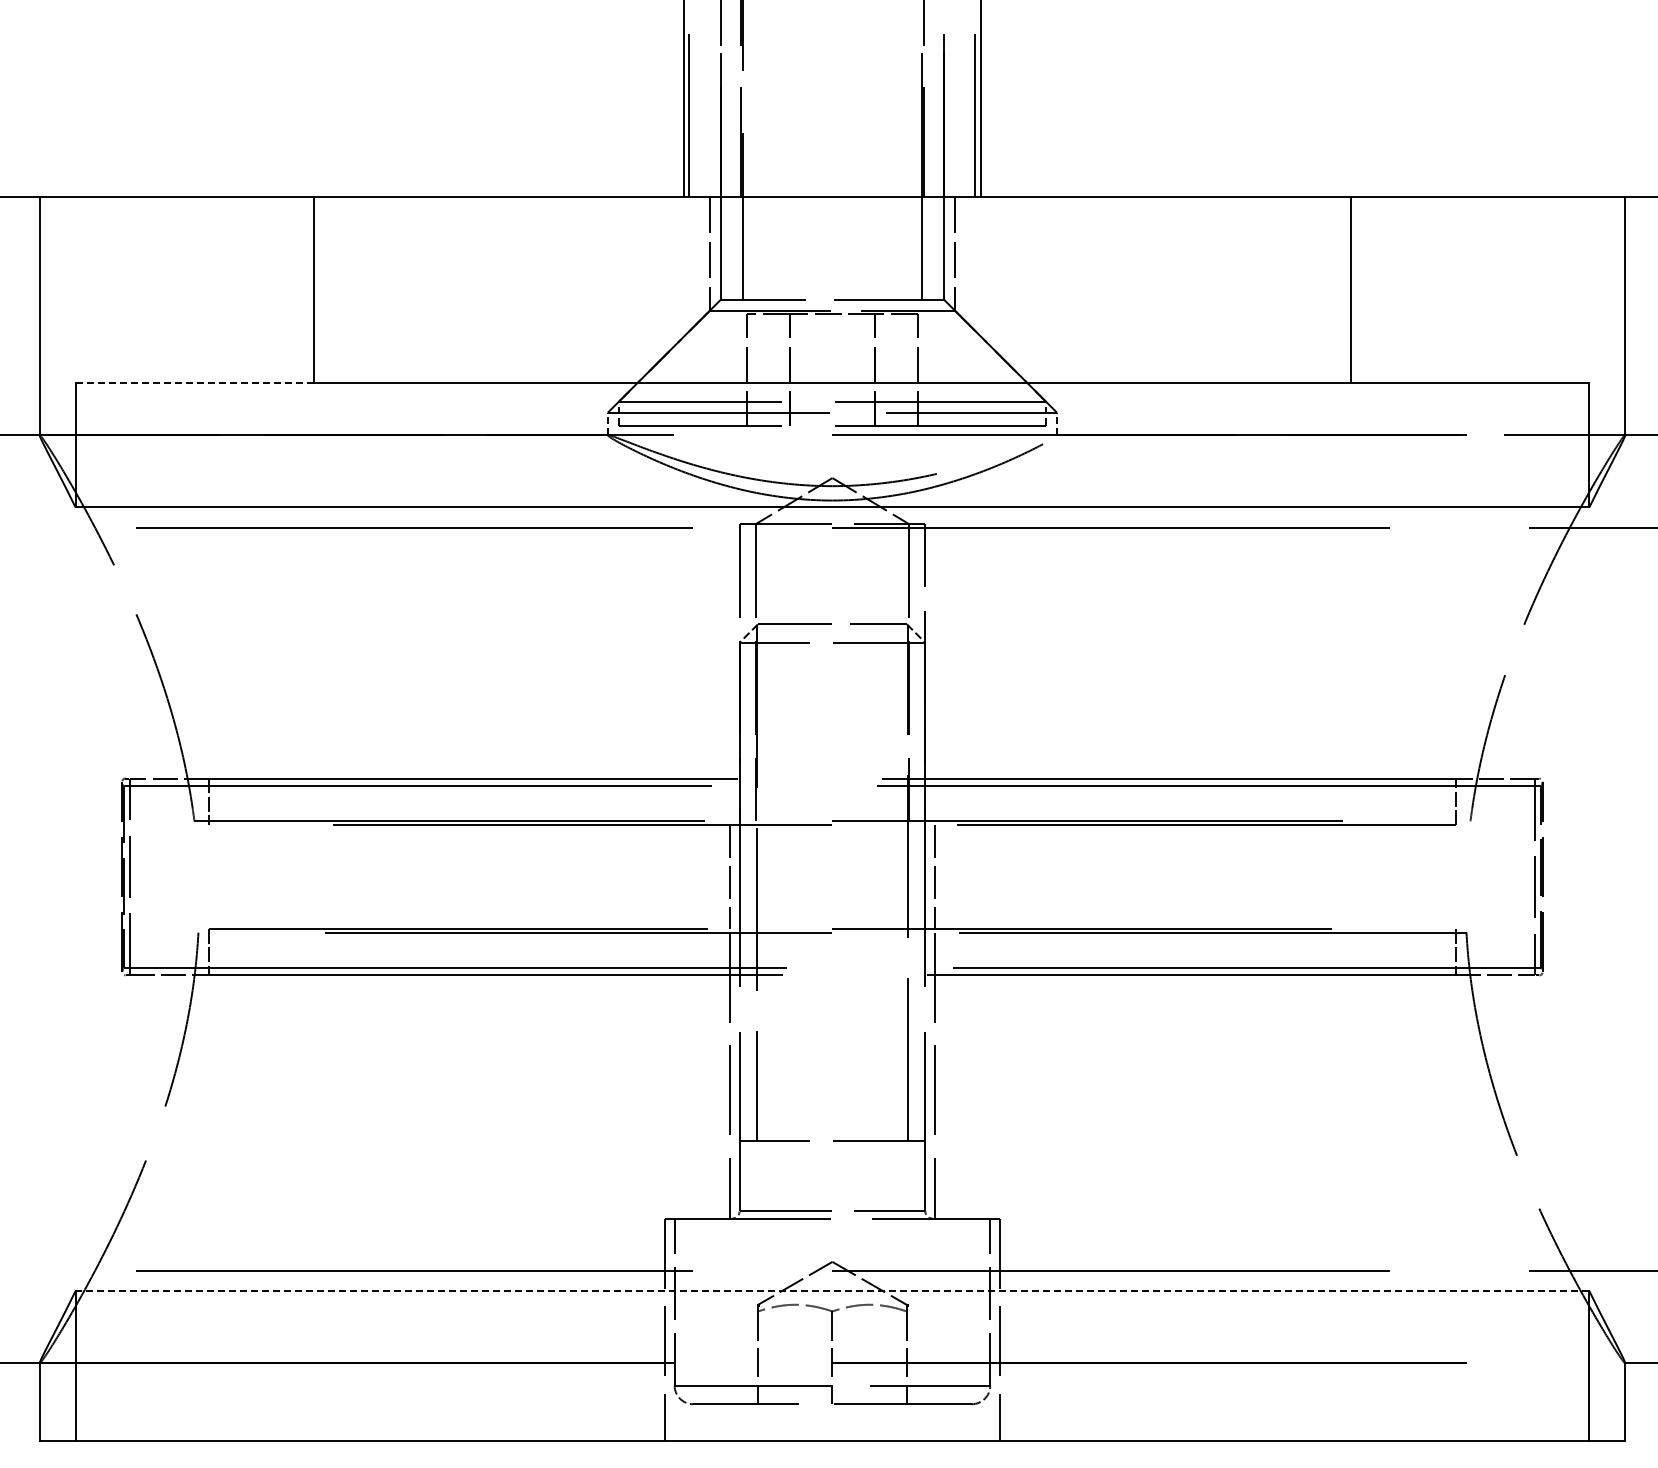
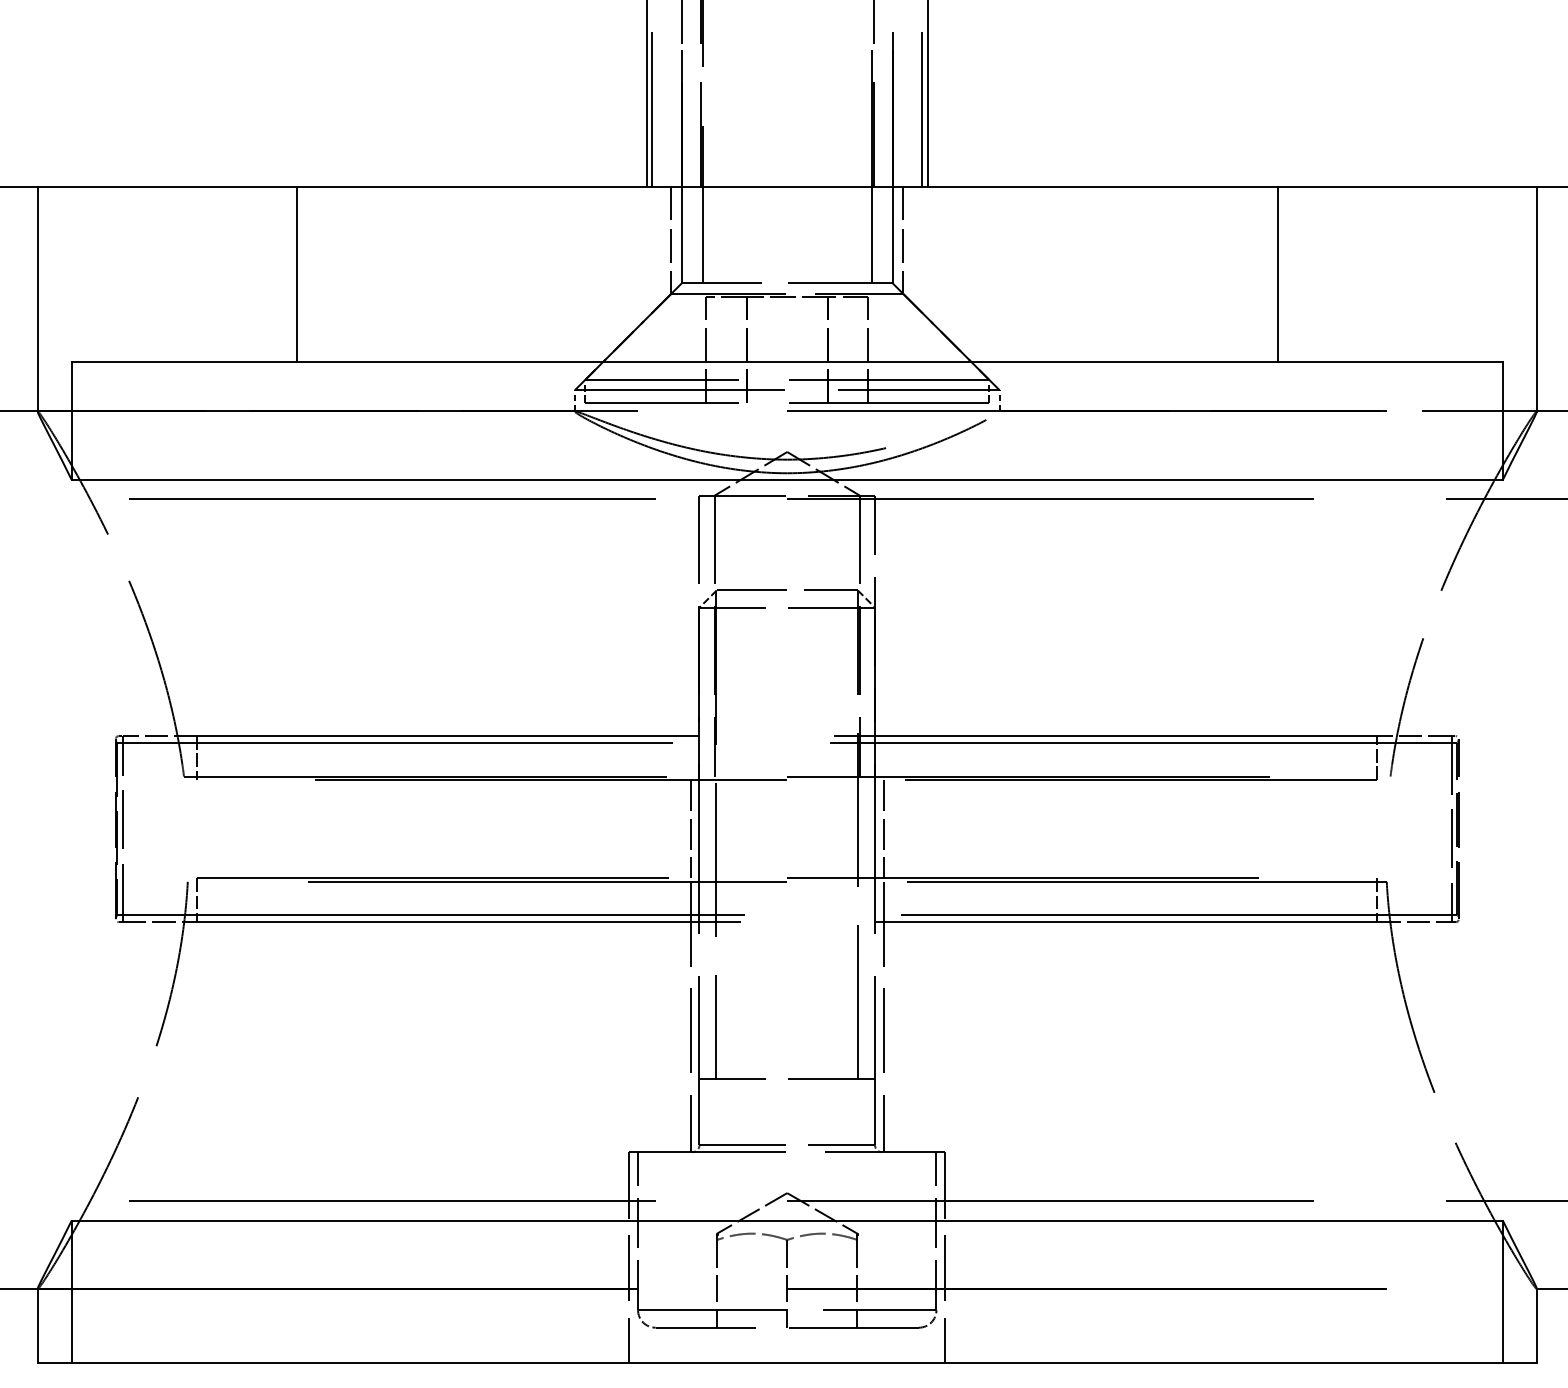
line: (194, 383) -> (184, 362), dashed -> solid
line: (832, 1291) -> (787, 1221), dashed -> solid

